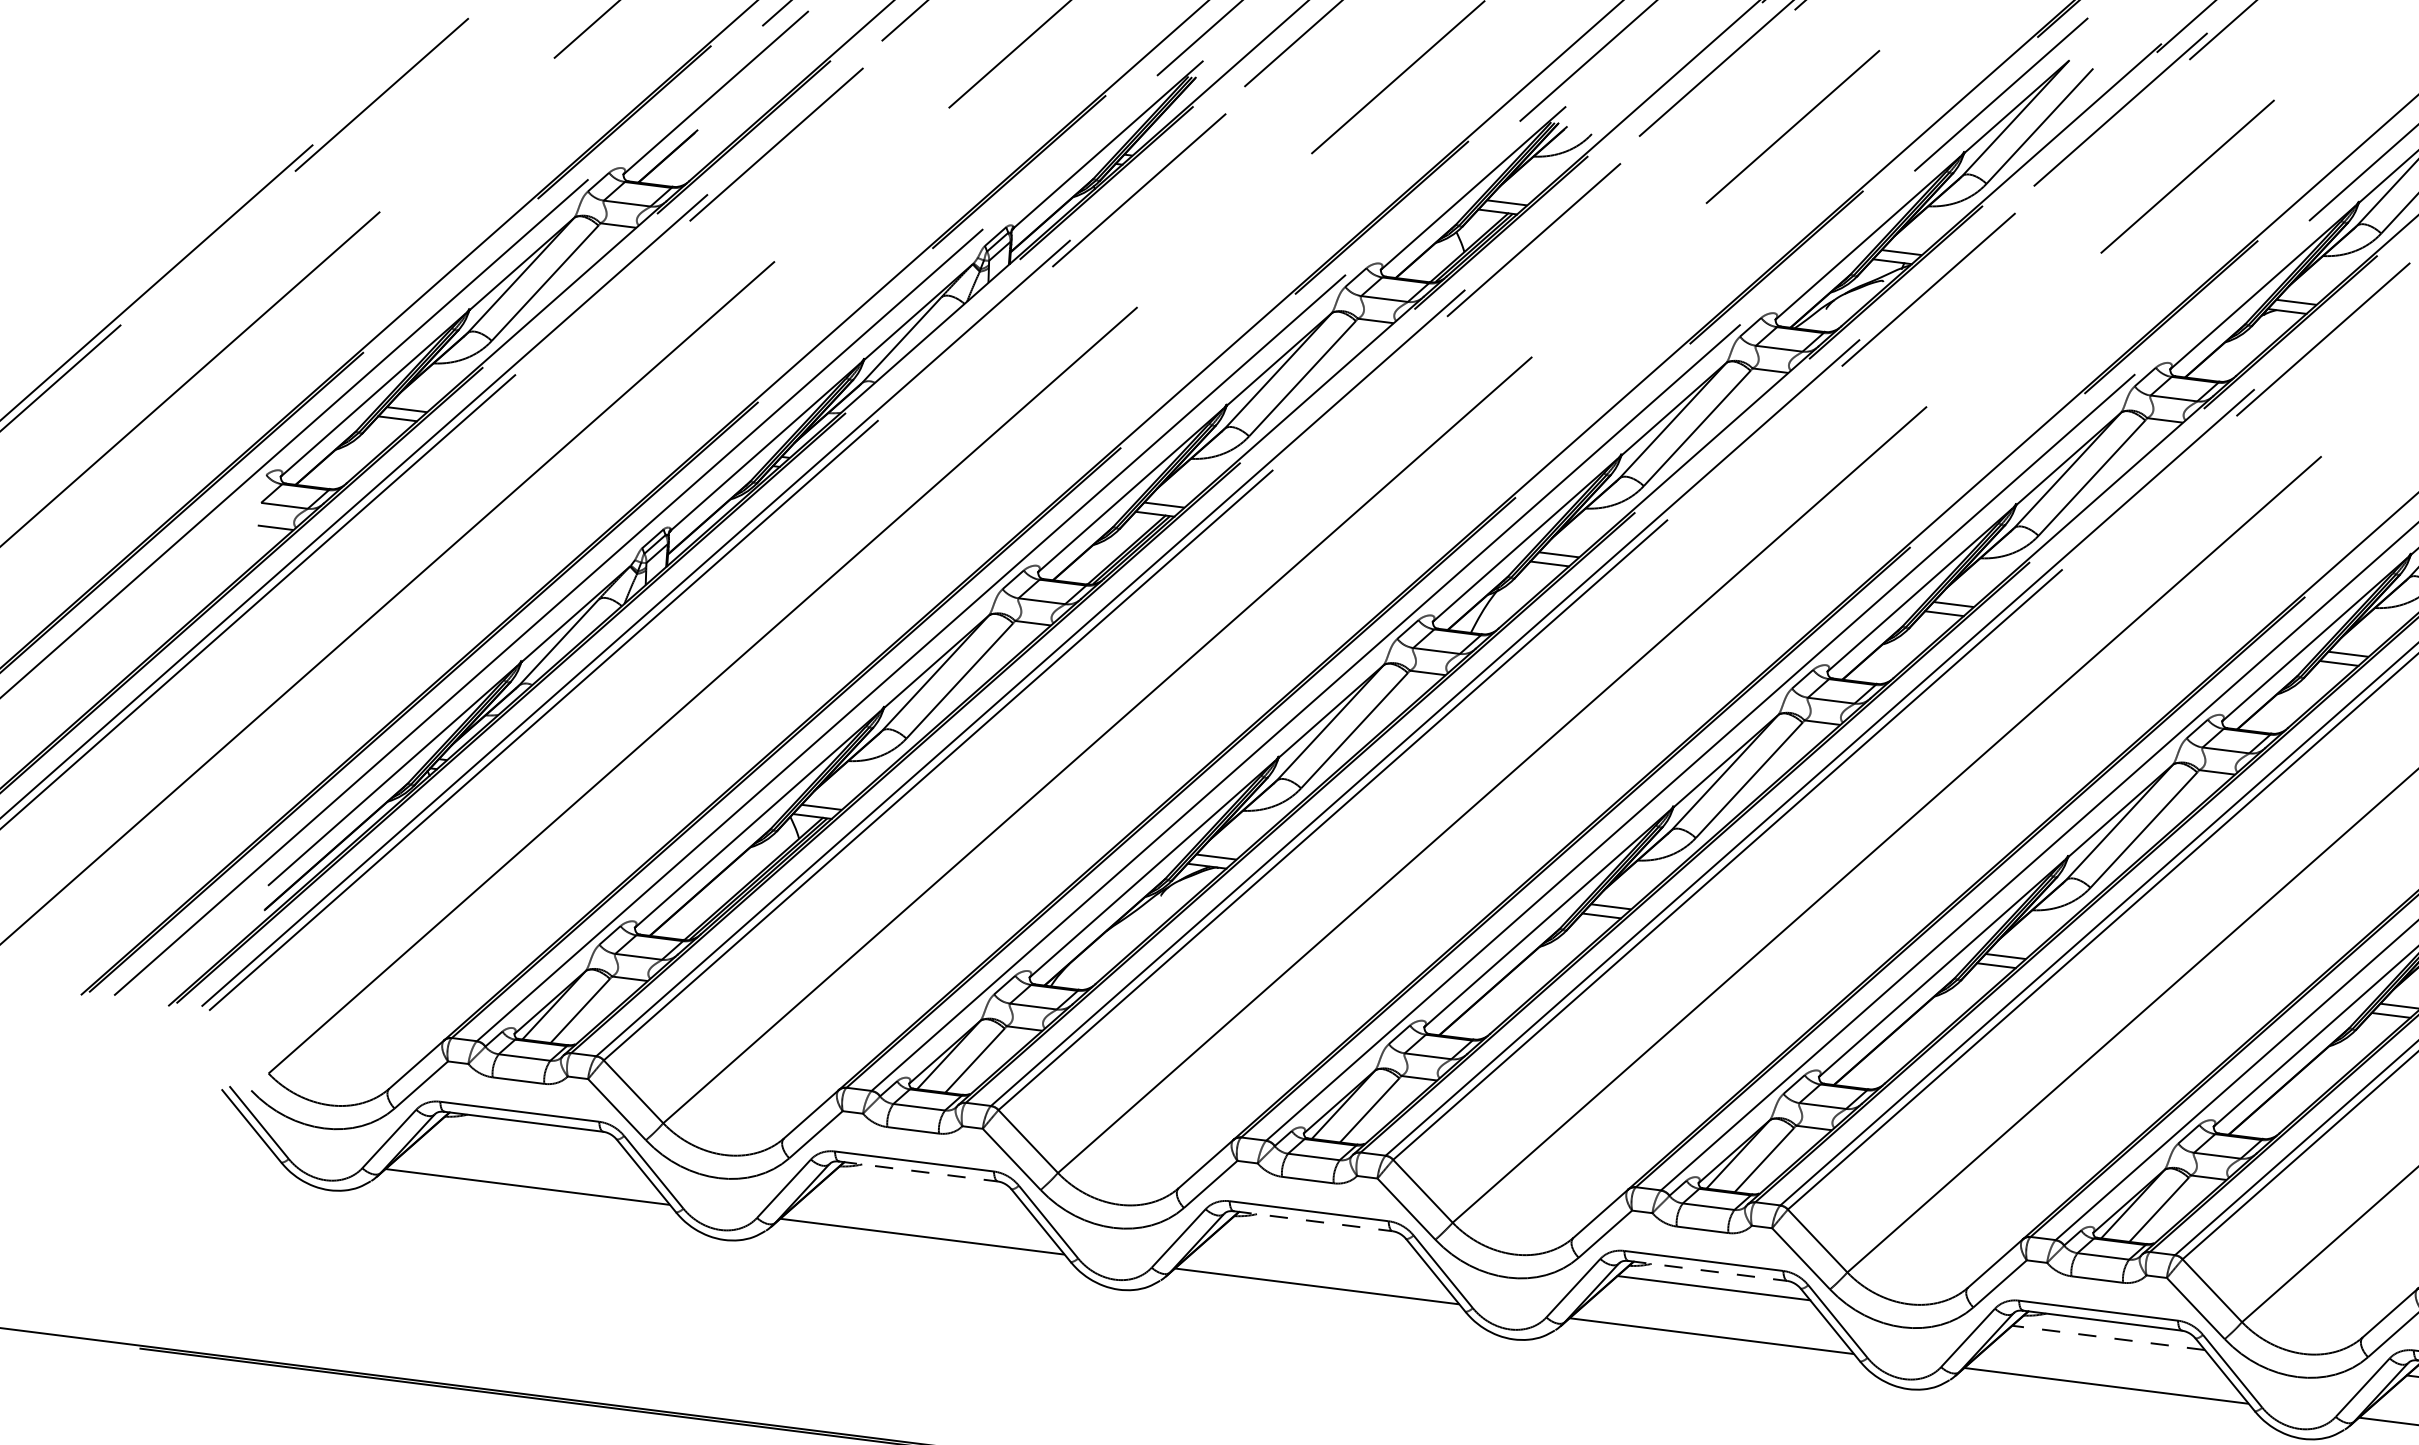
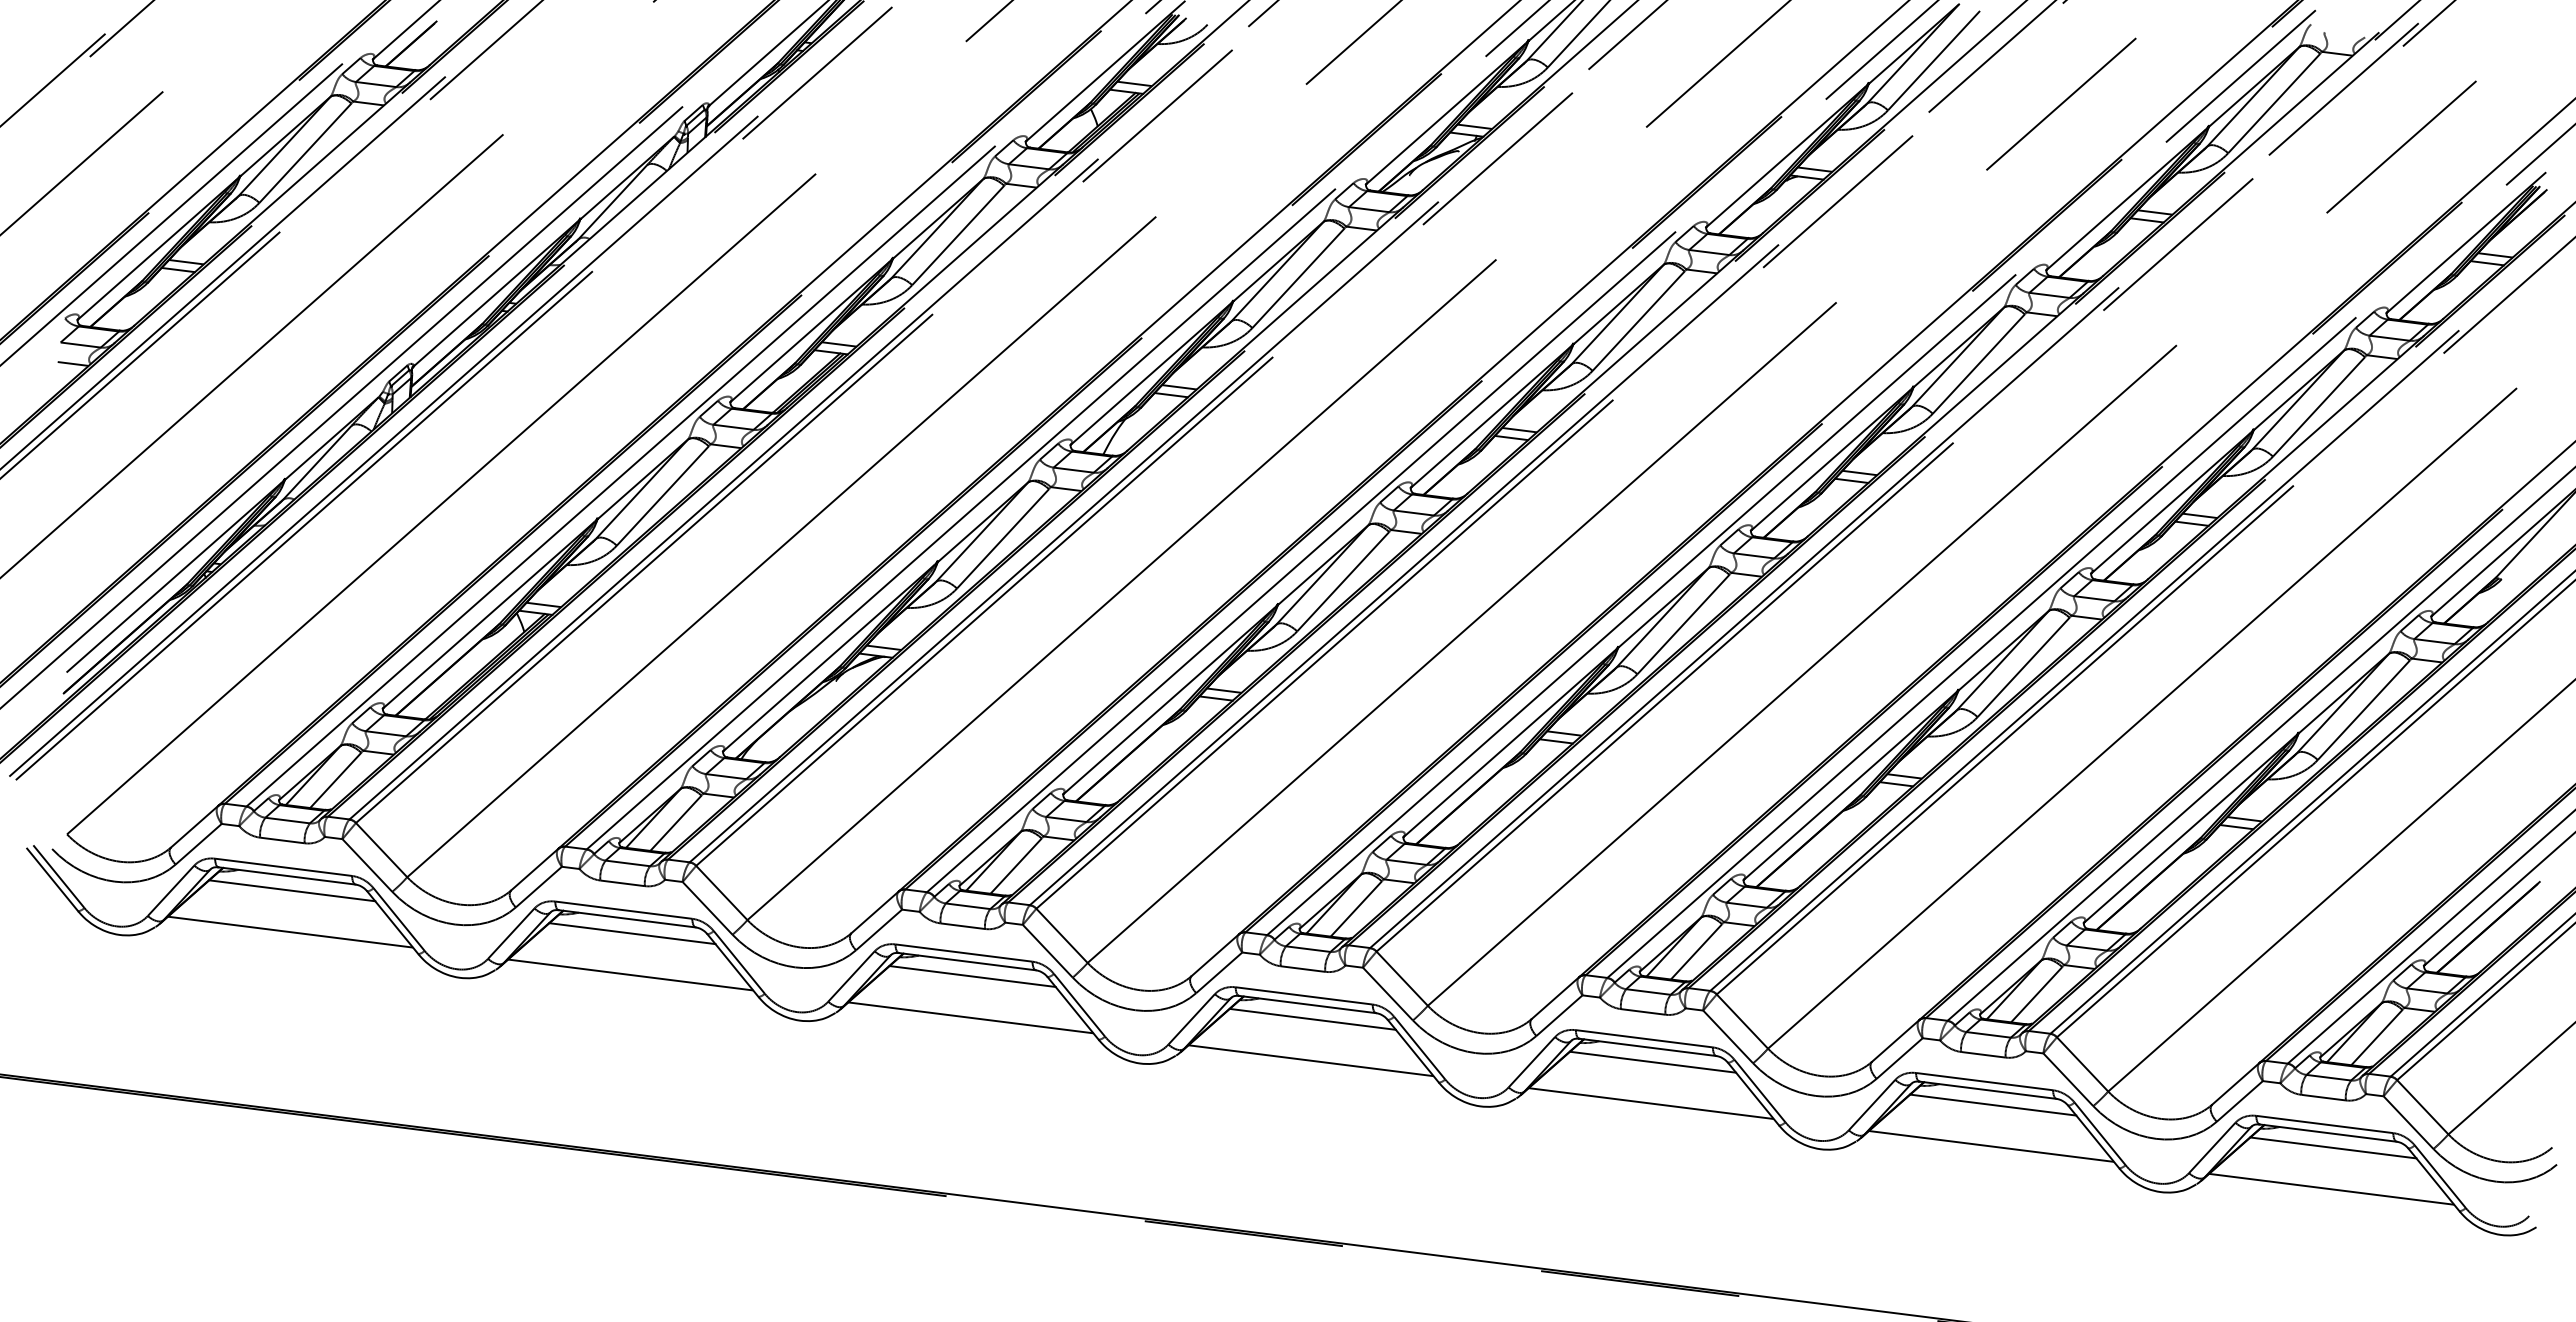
line: (530, 1138) -> (292, 890), added
line: (918, 1171) -> (627, 918), dashed -> solid
line: (924, 1188) -> (632, 933), added
line: (1313, 1221) -> (967, 961), dashed -> solid
line: (1319, 1238) -> (972, 976), added
line: (1707, 1270) -> (1307, 1004), dashed -> solid
line: (2109, 1338) -> (1653, 1062), dashed -> solid

